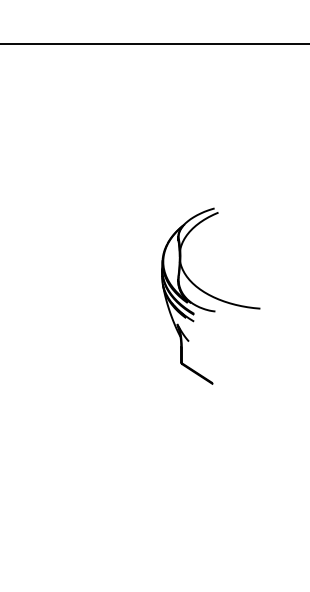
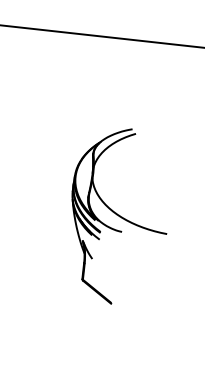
part: (210, 296) -> (118, 216), size x1.43

